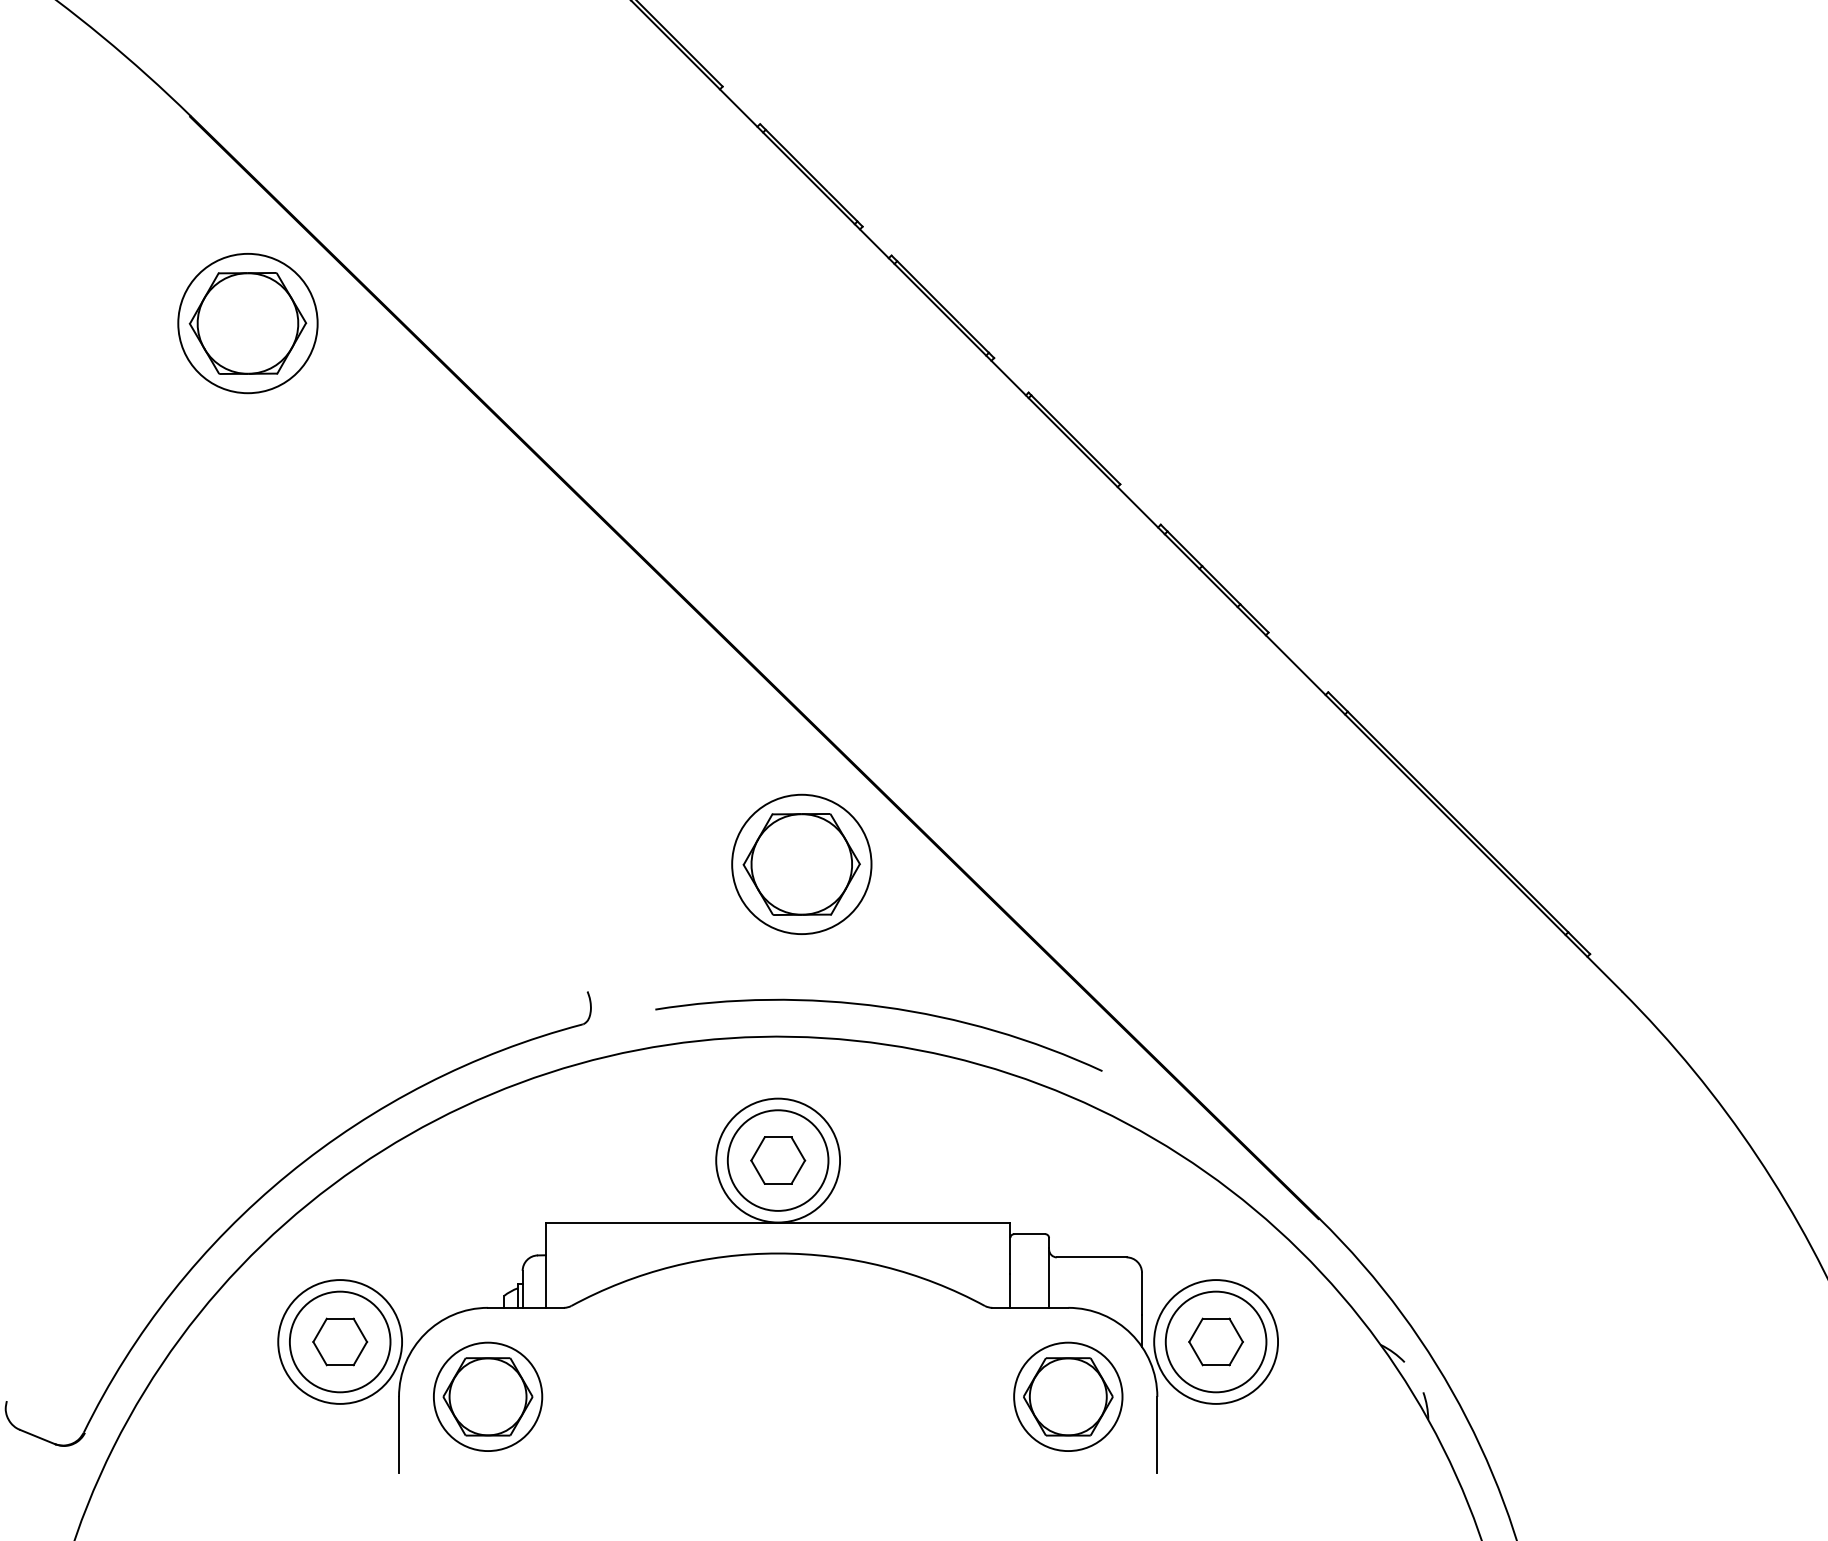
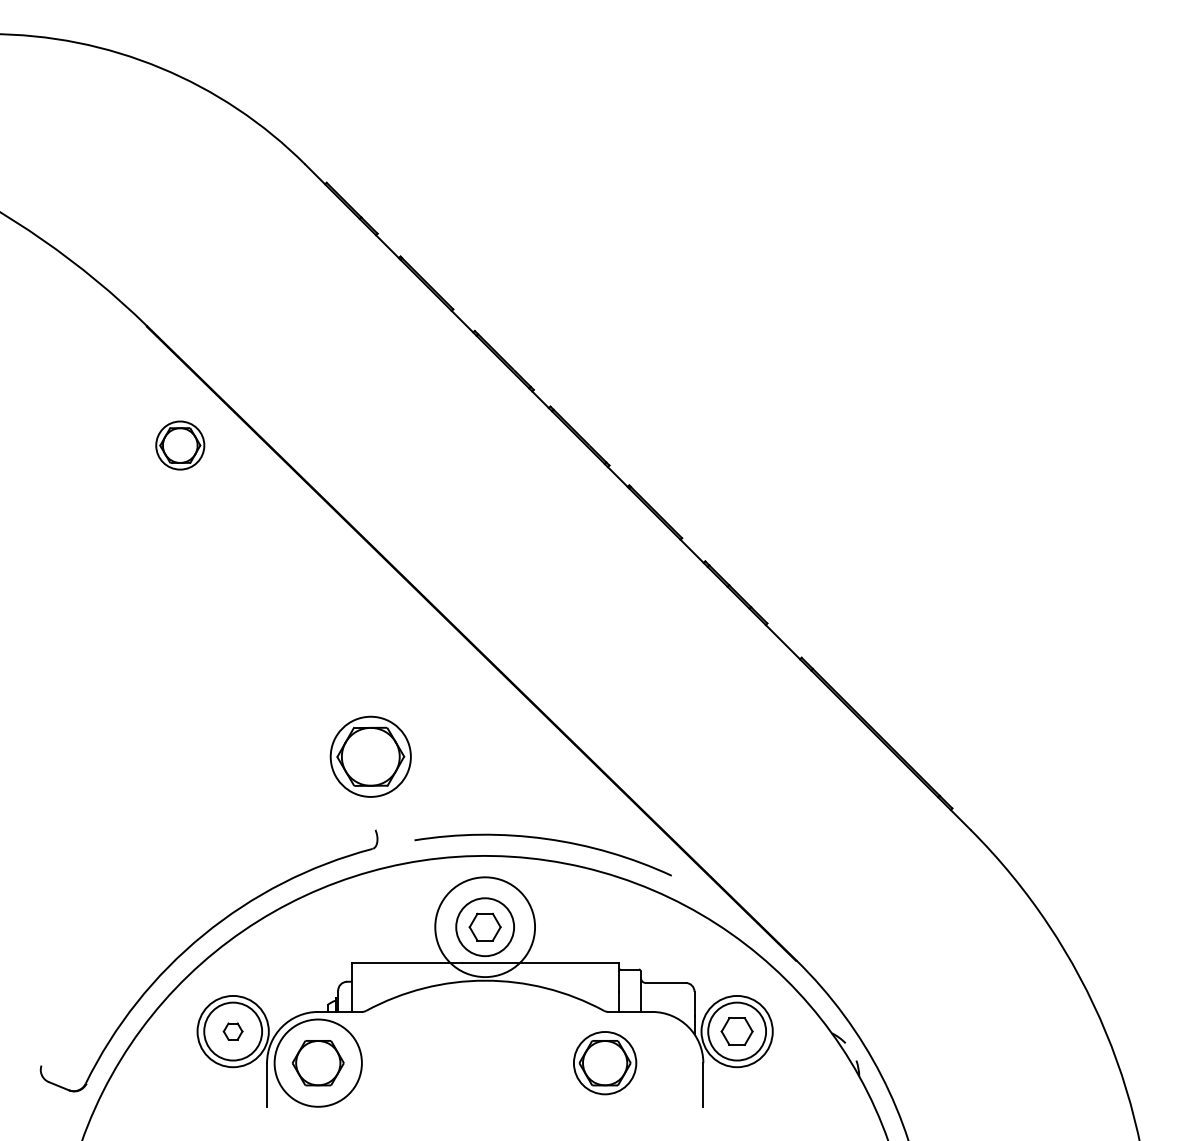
part: (248, 323) -> (180, 445), size x0.6
part: (801, 863) -> (370, 756), moved
circle: (776, 1159) -> (484, 926), size x1.4
part: (338, 1341) -> (232, 1031), size x0.6
circle: (488, 1395) -> (318, 1062), size x1.4
part: (1068, 1397) -> (605, 1063), moved

